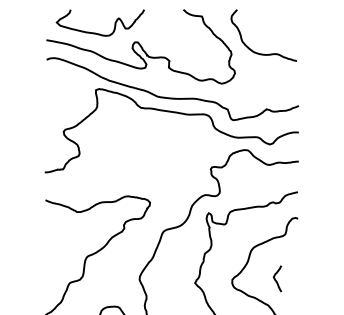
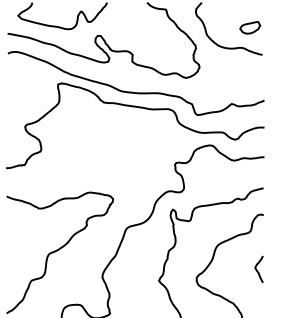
part: (284, 34) -> (249, 27), added
curve: (276, 279) -> (258, 270), moved

